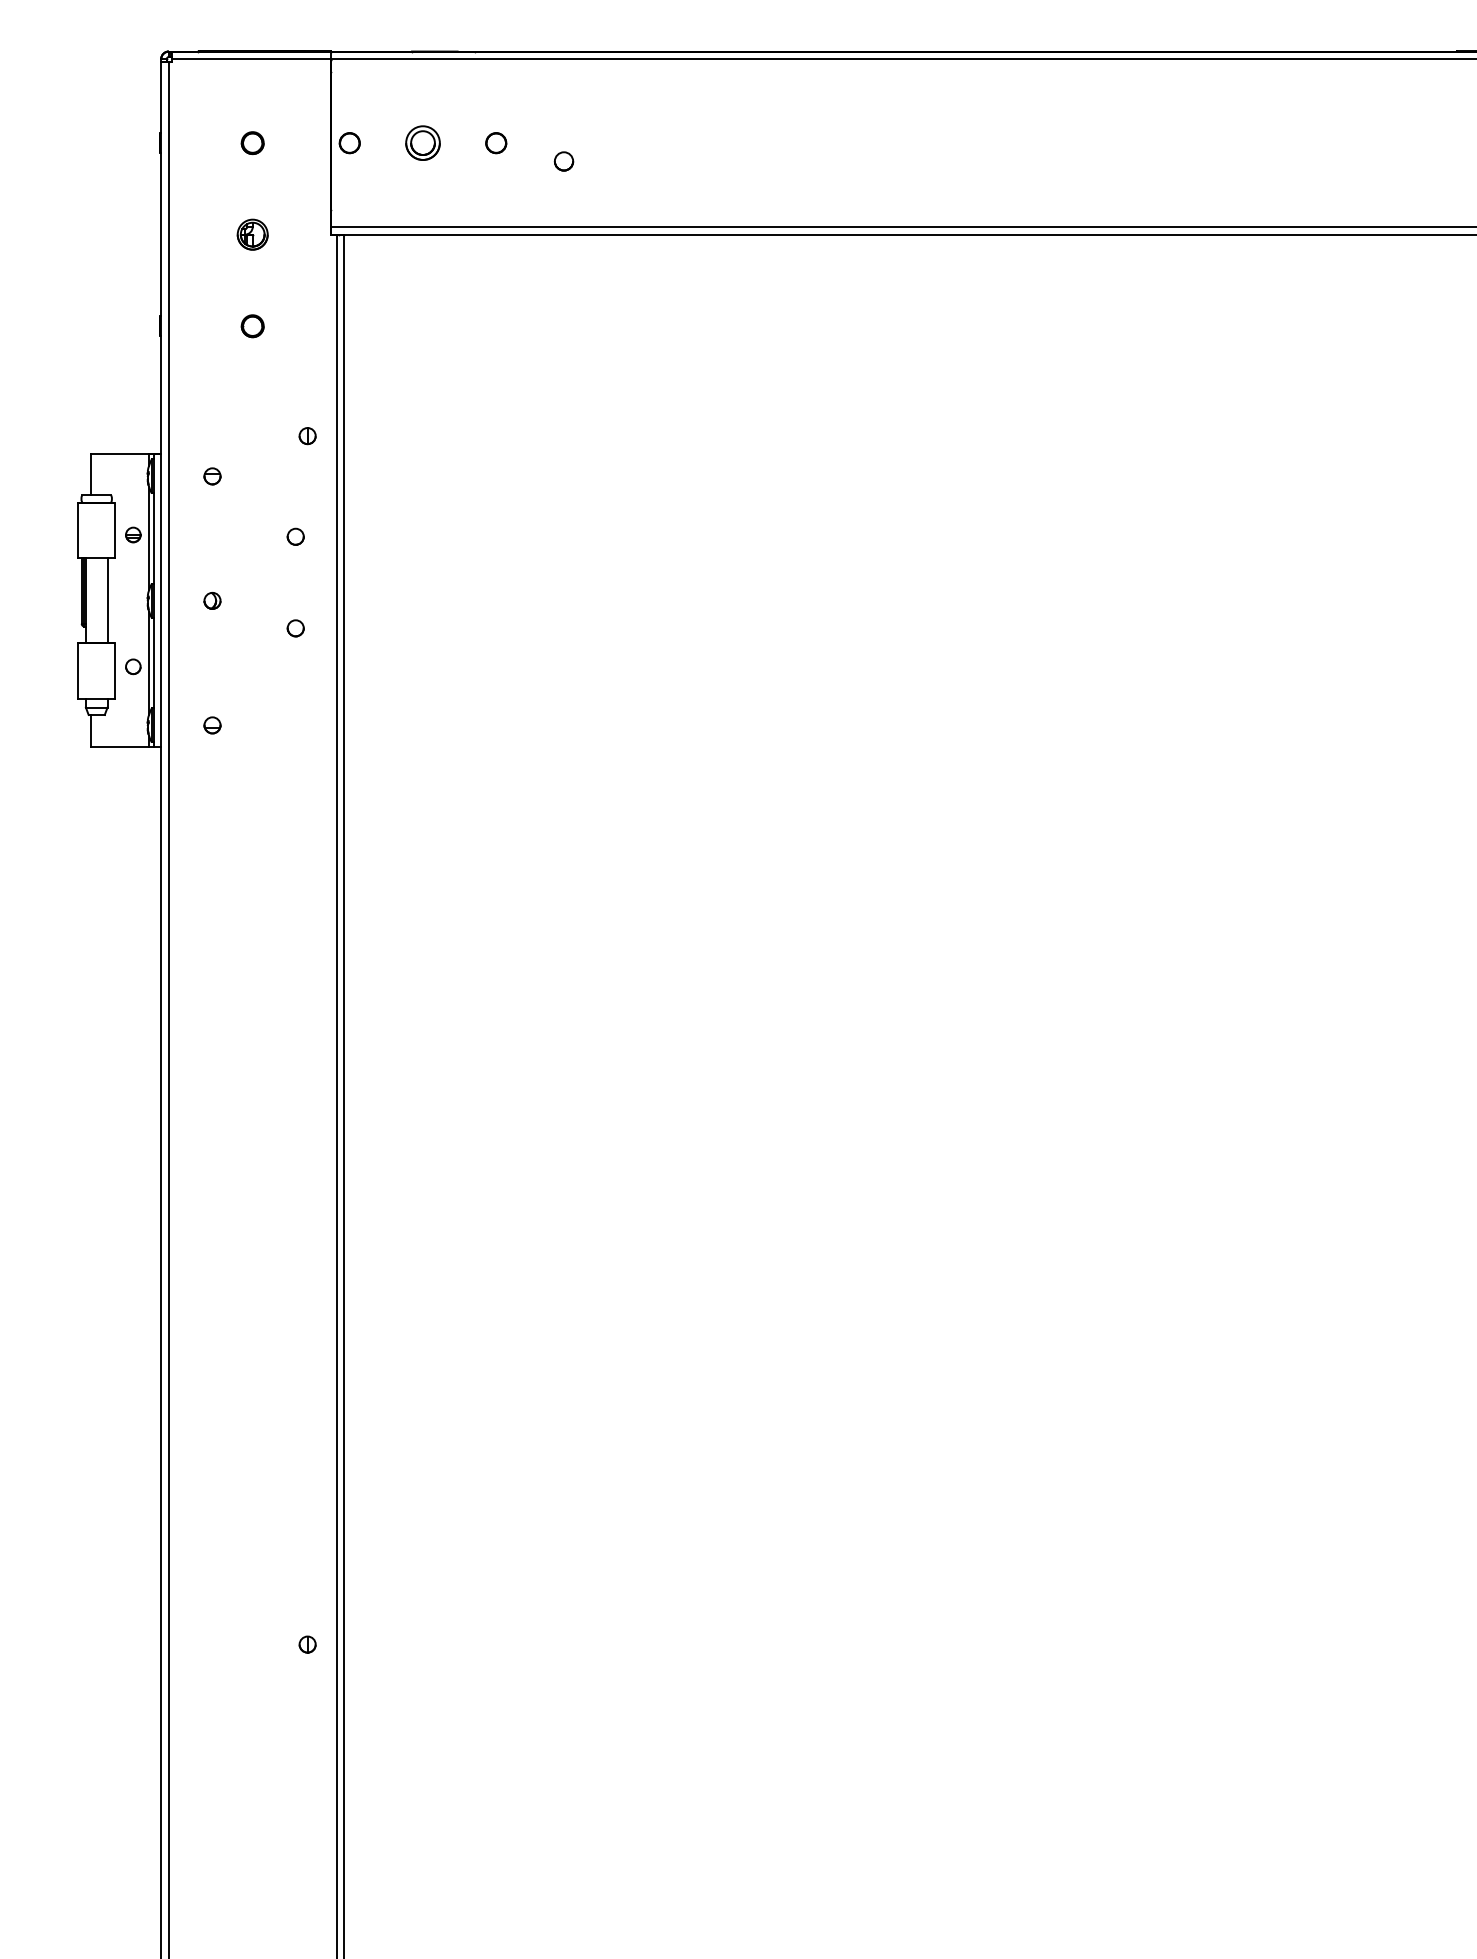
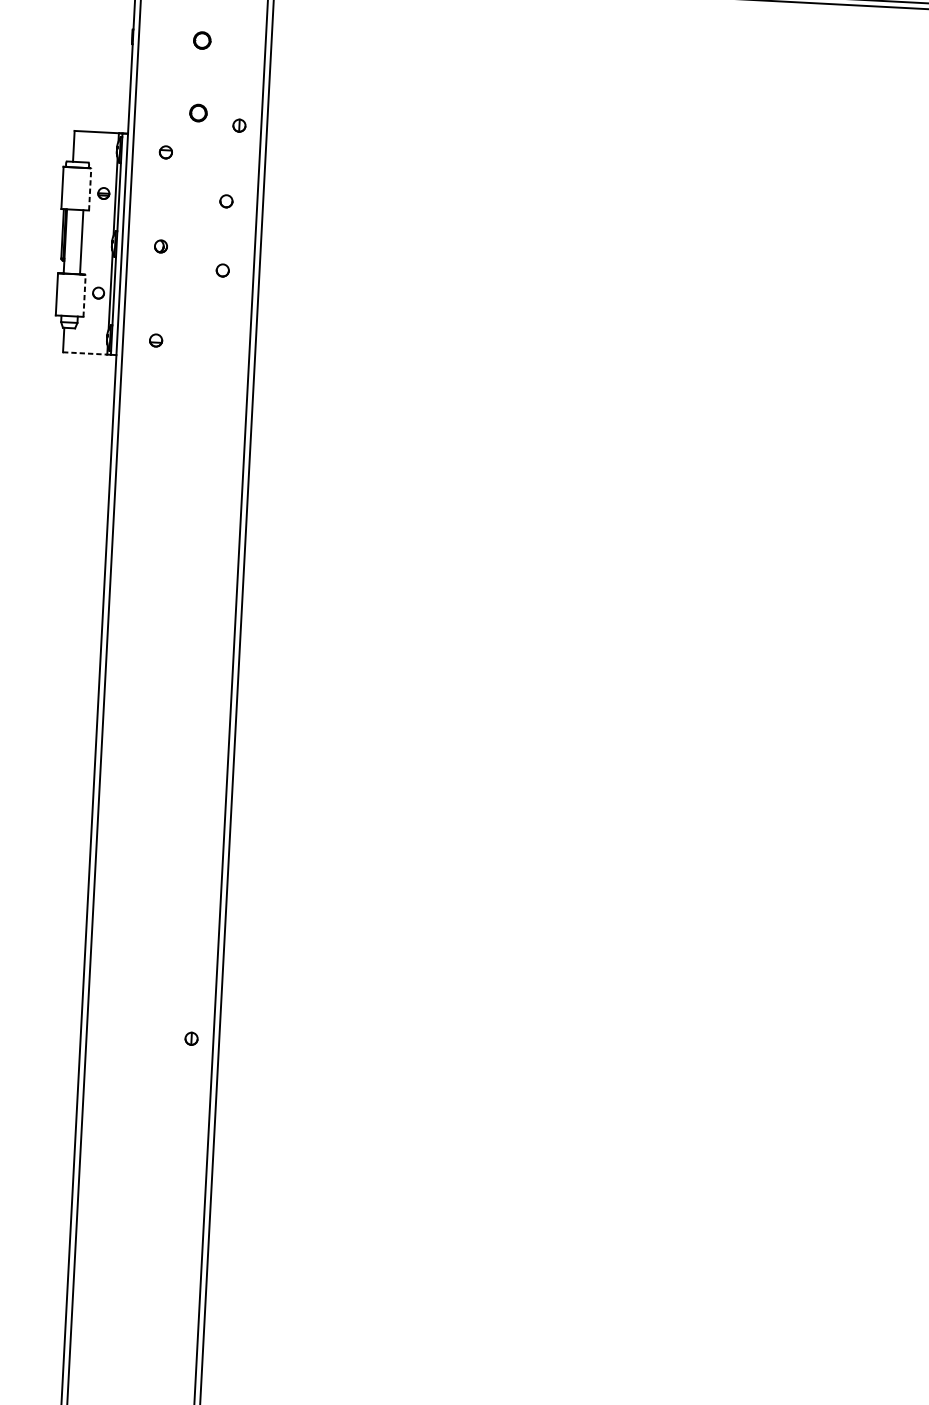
part: (252, 422) -> (198, 113), added
line: (115, 530) -> (90, 189), solid -> dashed
line: (115, 671) -> (84, 295), solid -> dashed
line: (120, 747) -> (85, 353), solid -> dashed

